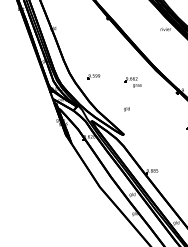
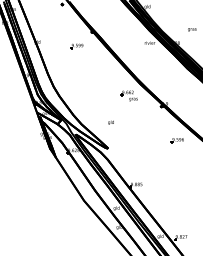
part: (93, 76) -> (76, 46), moved
part: (132, 81) -> (128, 95), moved

